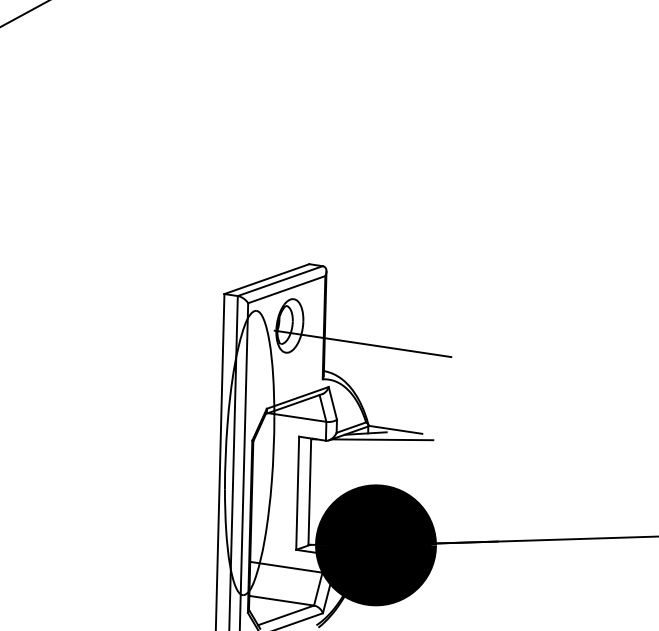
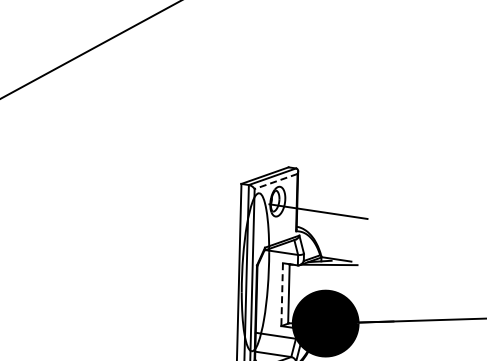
line: (287, 289) -> (276, 181), solid -> dashed
line: (298, 494) -> (282, 295), solid -> dashed

